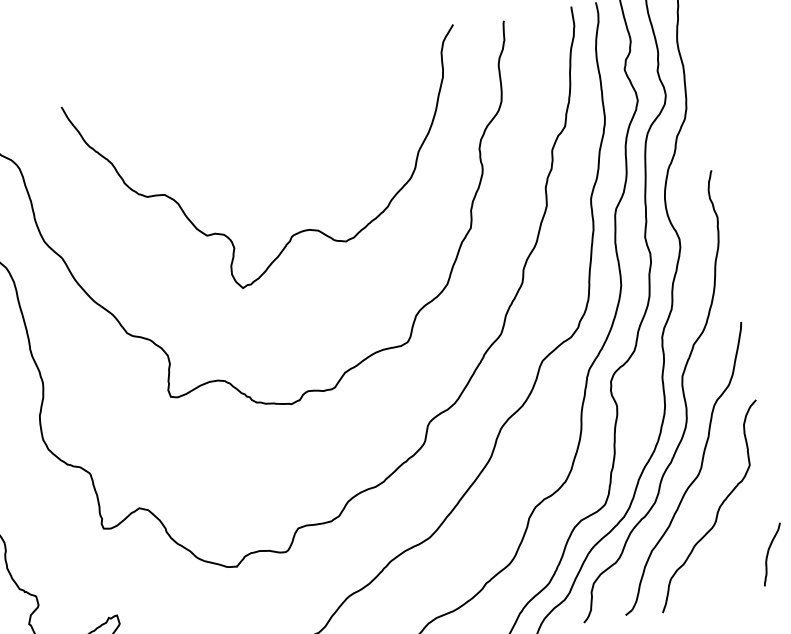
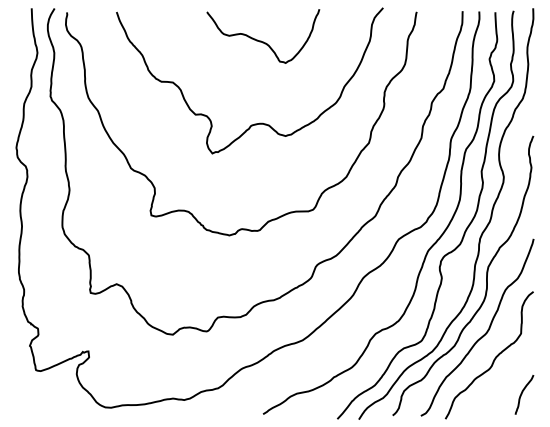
curve: (283, 107) -> (261, 40), added

